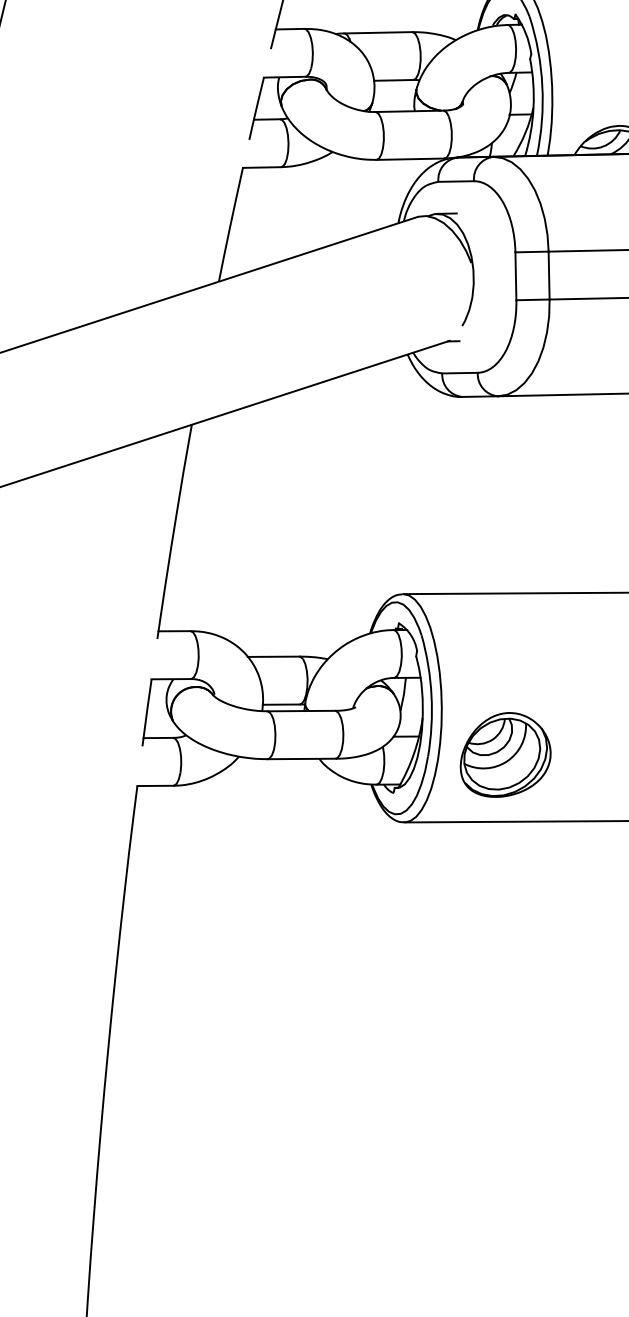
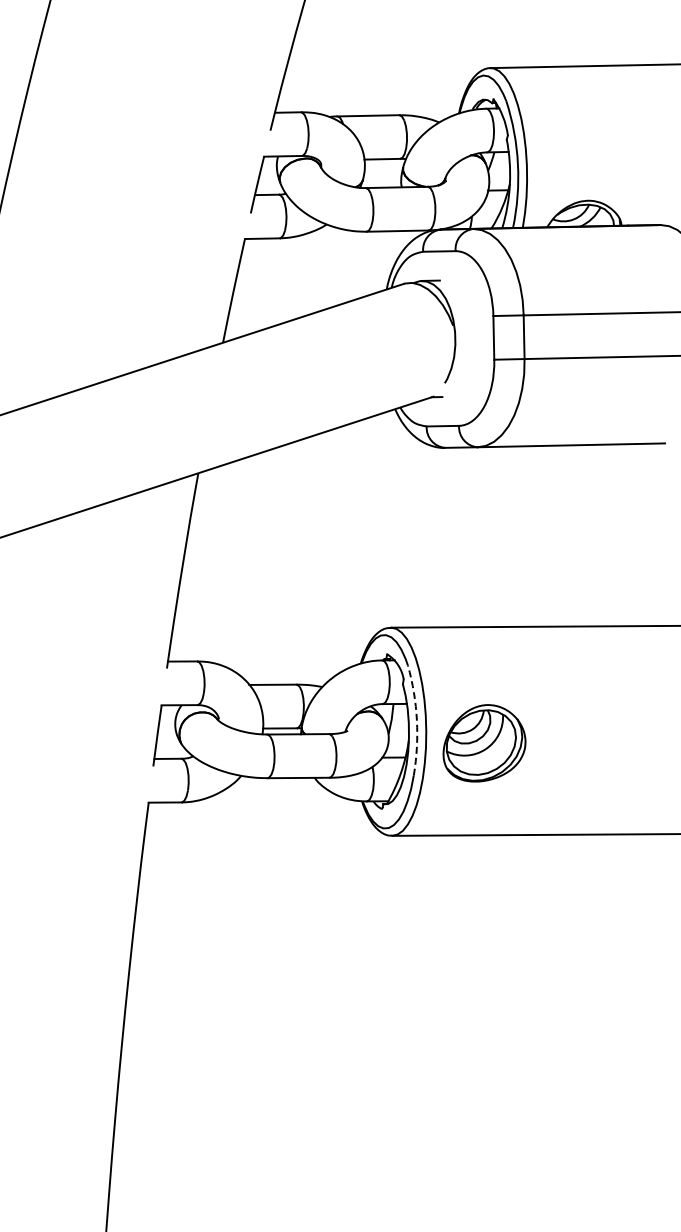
arc: (431, 695) -> (416, 720), solid -> dashed
part: (505, 755) -> (484, 743), moved

